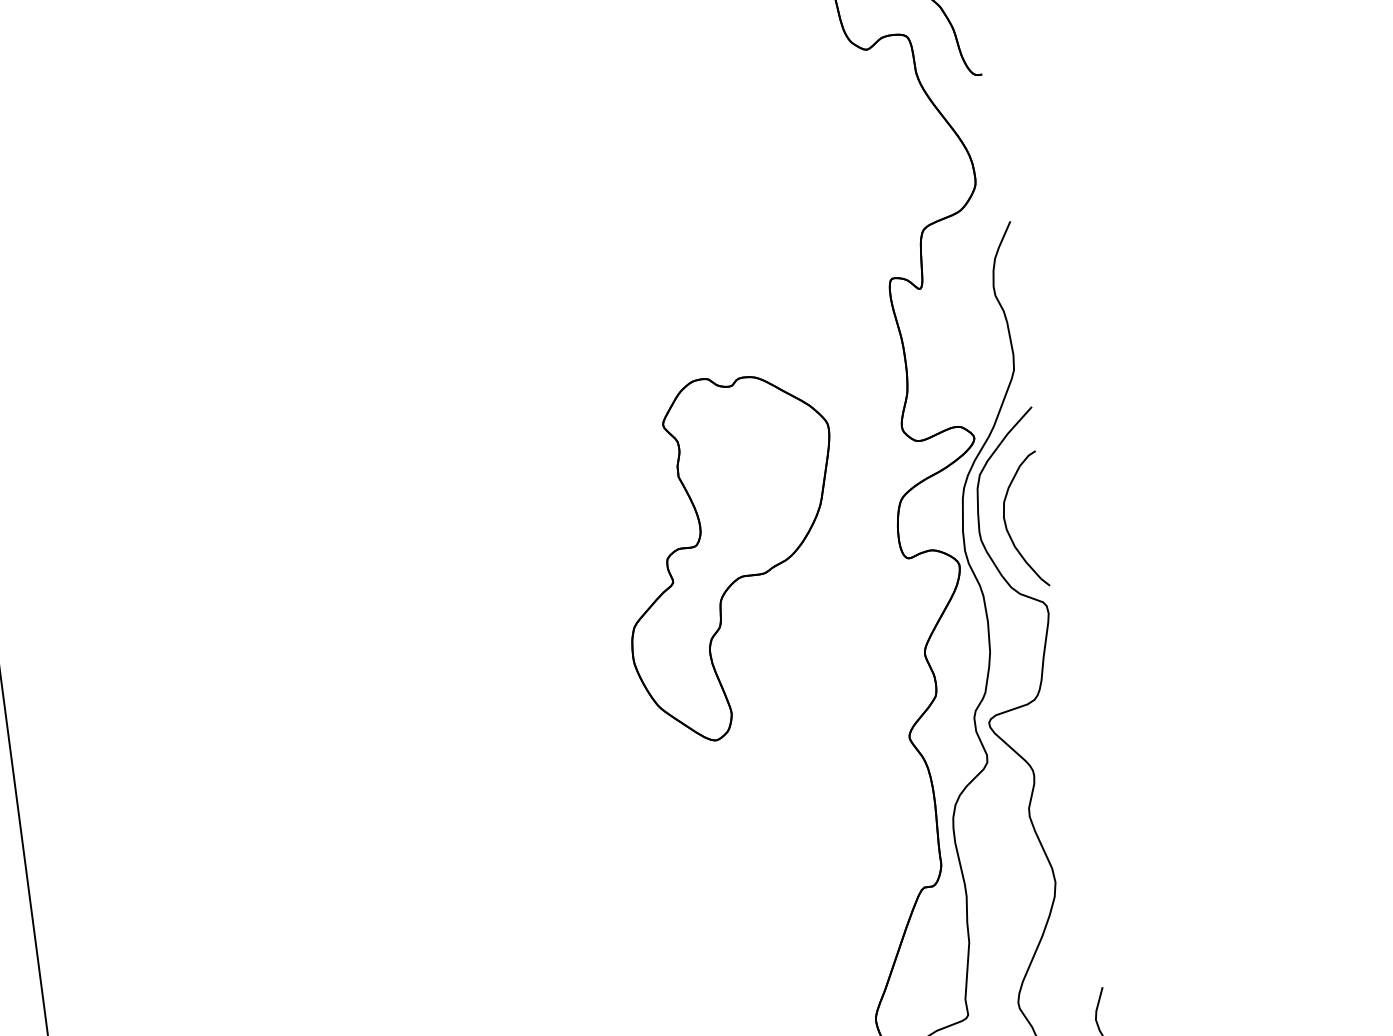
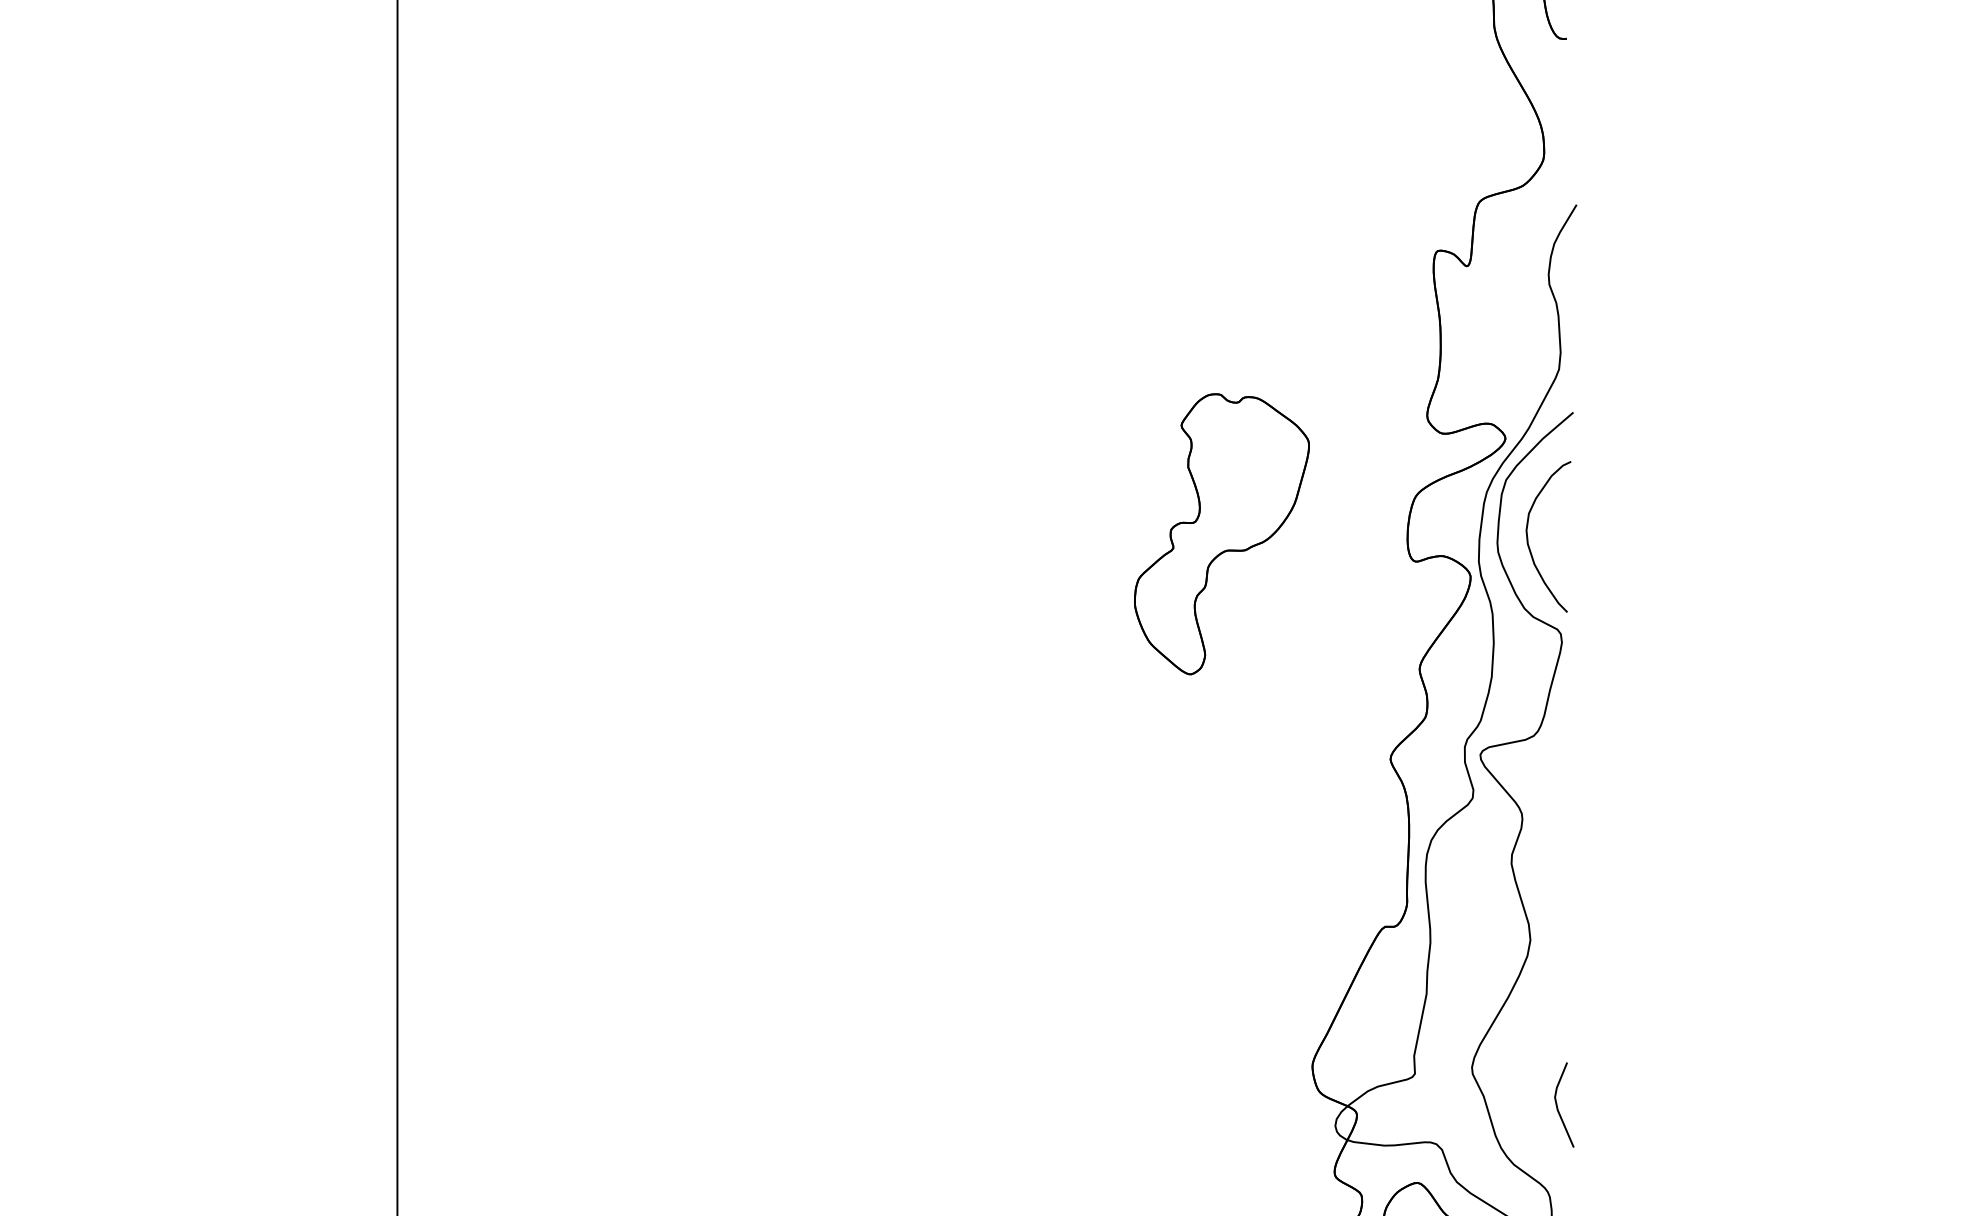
part: (732, 556) -> (1221, 534), size x0.7

